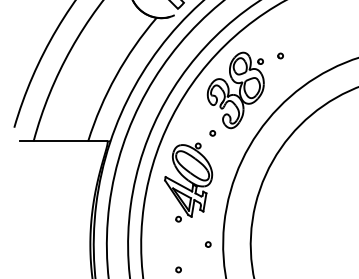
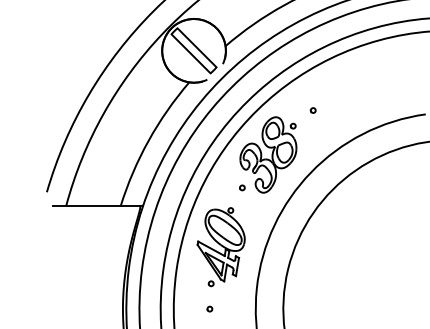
part: (279, 55) -> (312, 110), moved
part: (212, 132) -> (242, 187), moved
part: (207, 243) -> (209, 308), moved

